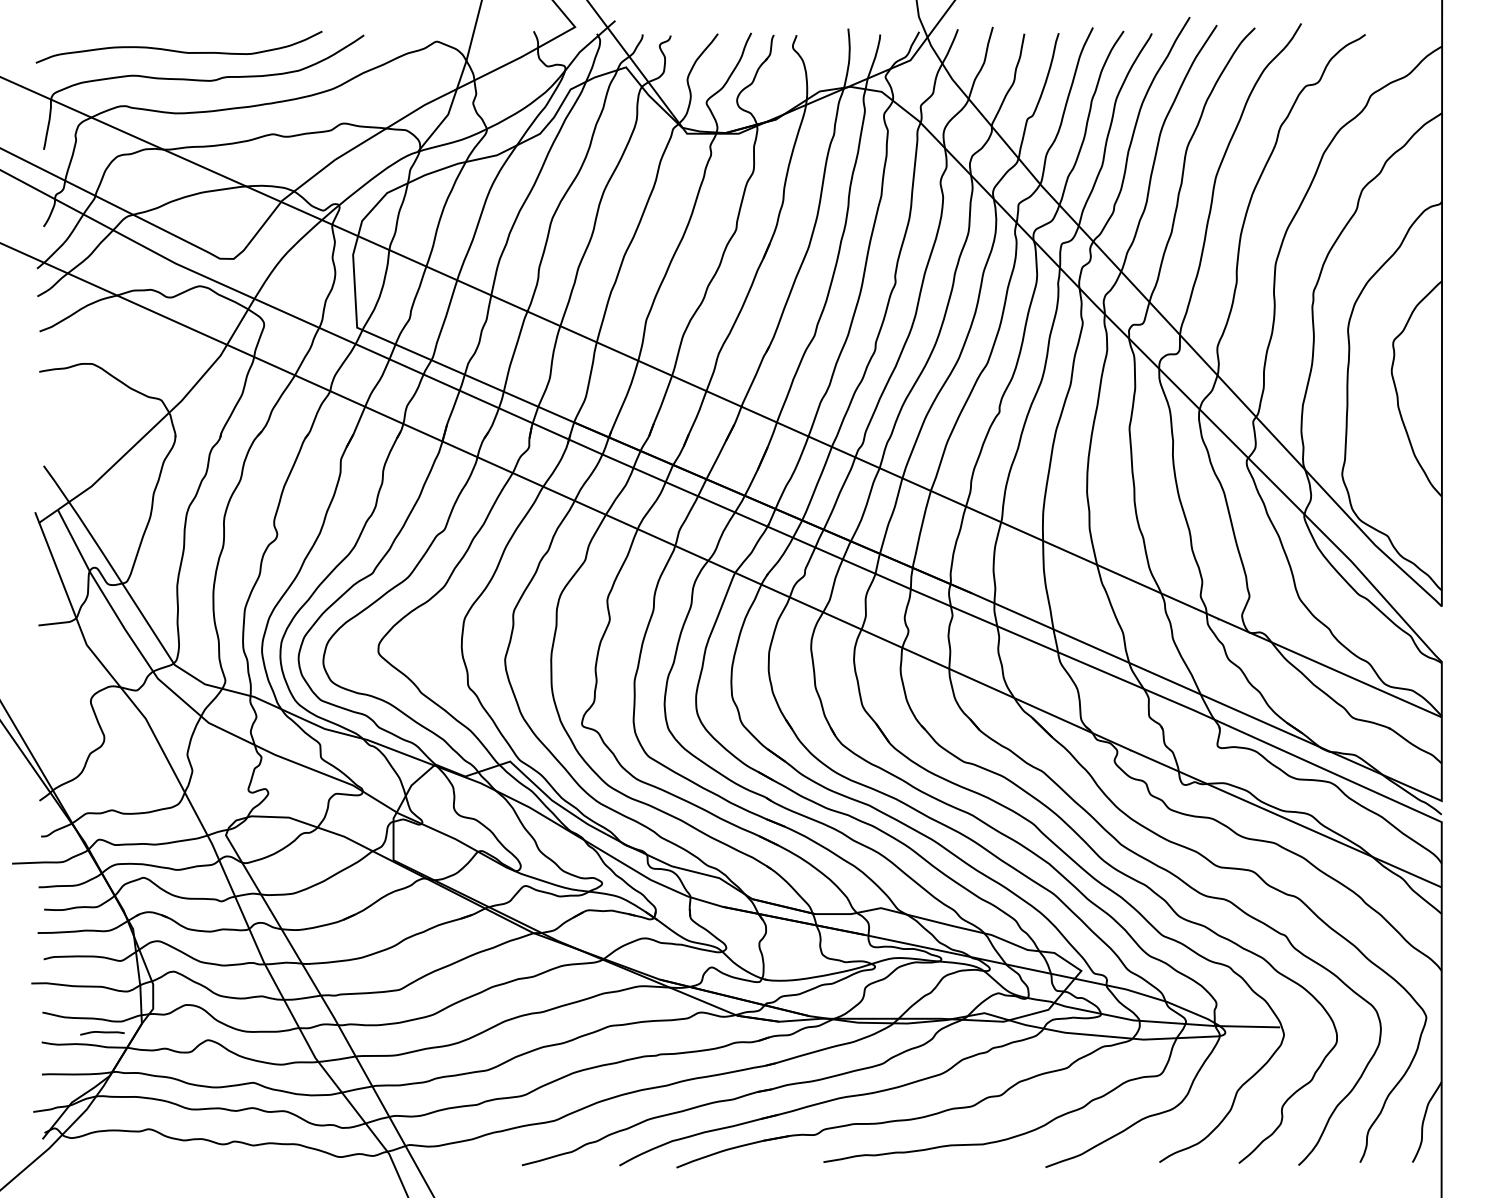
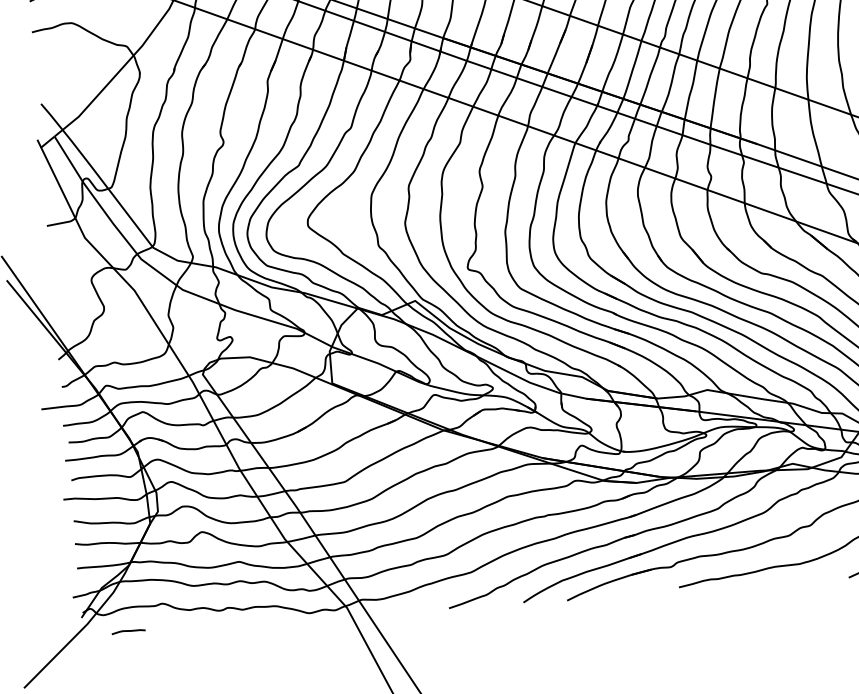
curve: (102, 1033) -> (128, 631), moved

